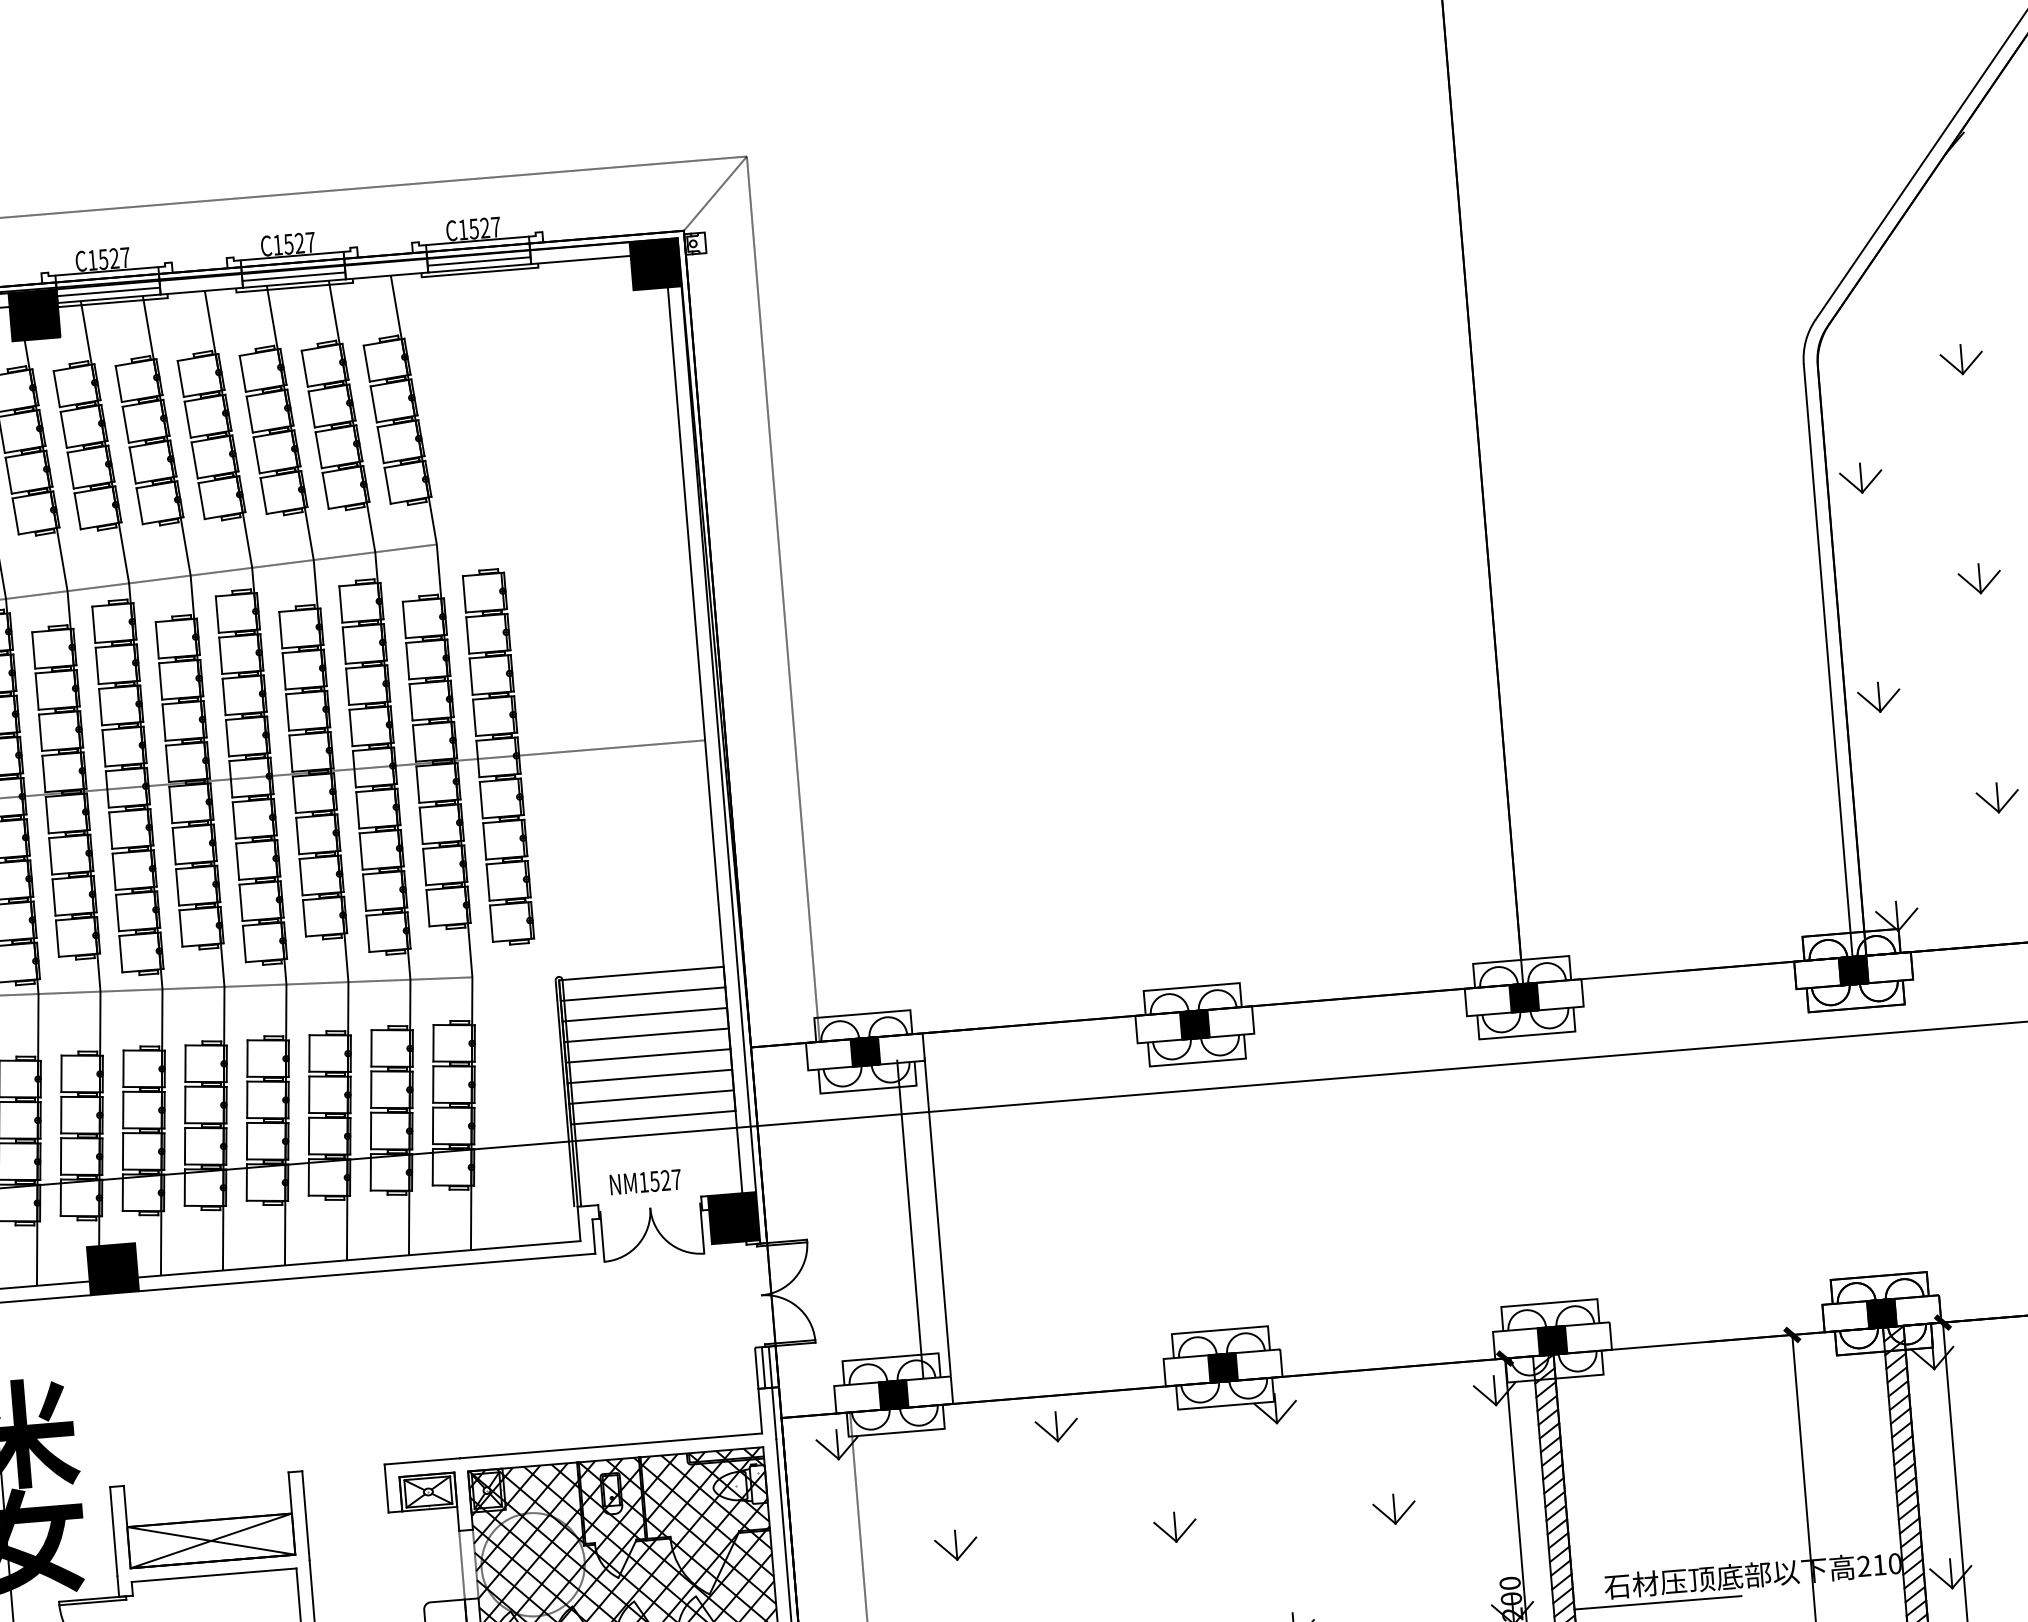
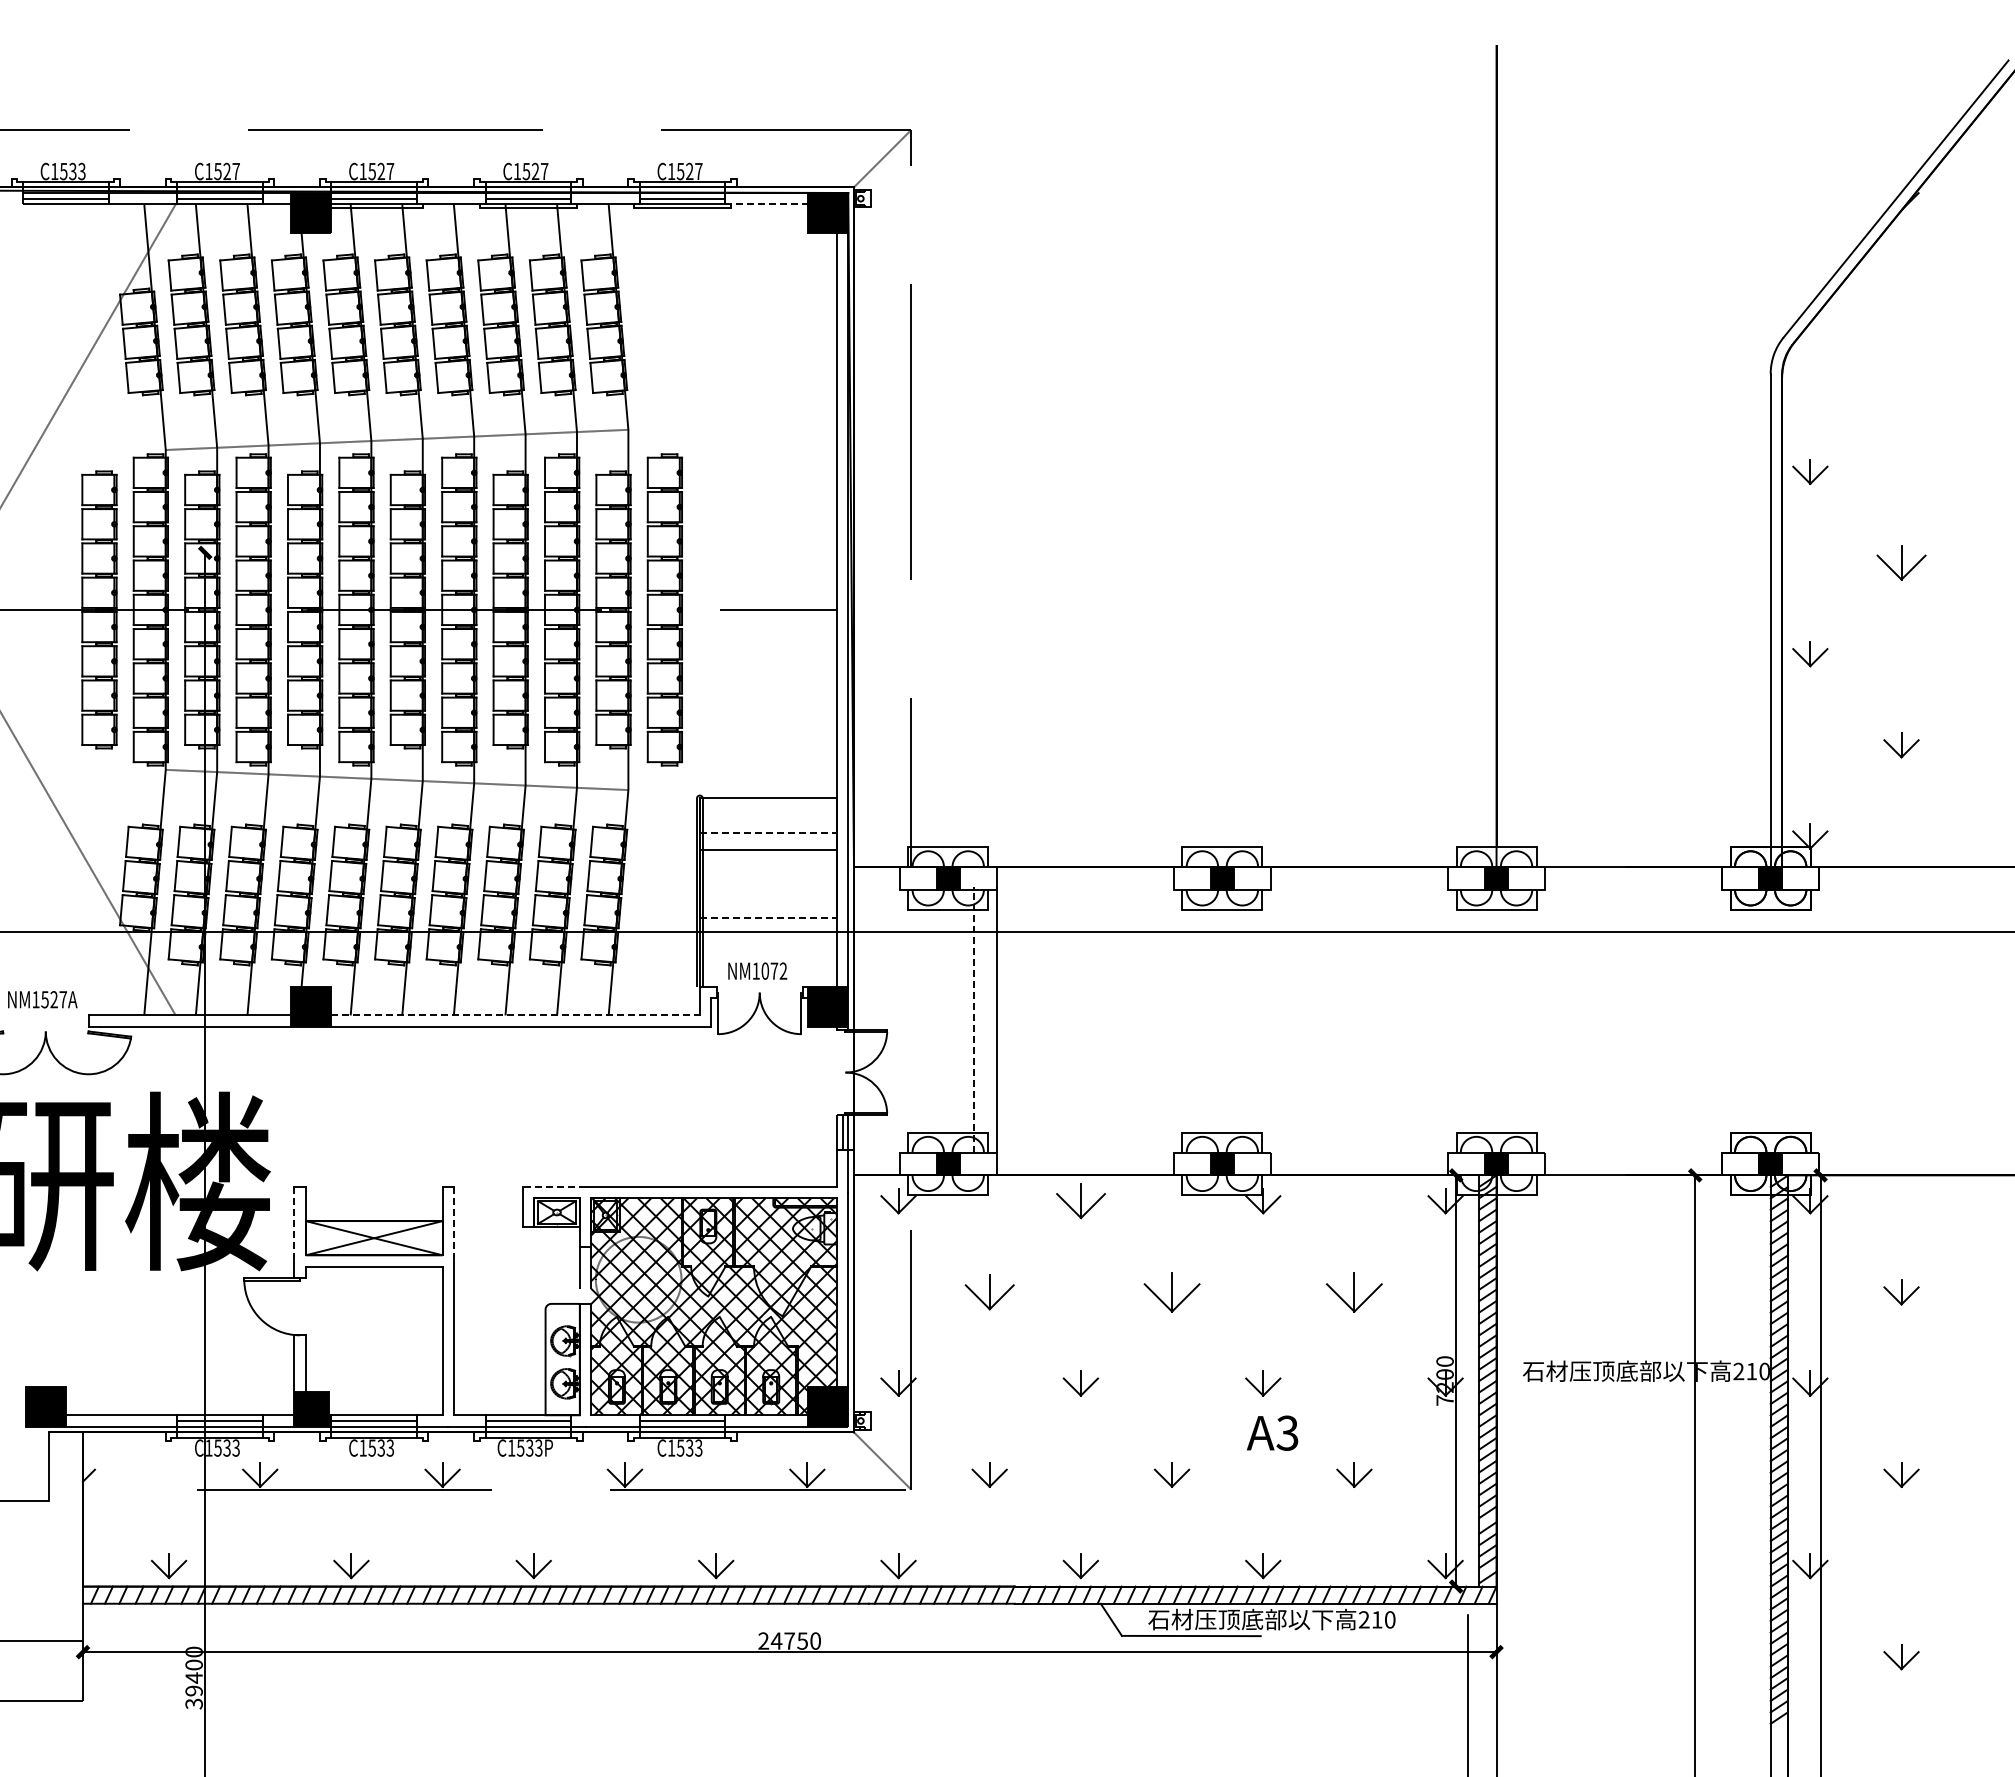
line: (581, 260) -> (767, 204), solid -> dashed
part: (1961, 359) -> (1901, 380), removed
part: (1979, 579) -> (1901, 563), size x1.4
line: (642, 994) -> (767, 815), removed
line: (644, 1014) -> (768, 832), solid -> dashed
line: (647, 1055) -> (767, 866), removed
line: (648, 1077) -> (767, 884), removed
line: (650, 1097) -> (767, 901), removed
line: (653, 1117) -> (768, 918), solid -> dashed
text: (665, 1179) -> (774, 970), NM1527 -> NM1072
line: (909, 1218) -> (973, 1019), solid -> dashed
line: (360, 1259) -> (516, 1015), solid -> dashed
part: (1056, 1427) -> (1080, 1201), size x1.4
line: (421, 1461) -> (553, 1186), solid -> dashed
part: (1394, 1509) -> (1354, 1292), size x1.6
line: (306, 1516) -> (454, 1224), solid -> dashed
part: (1174, 1527) -> (1171, 1292), size x1.6
line: (114, 1532) -> (294, 1224), solid -> dashed
part: (955, 1545) -> (989, 1292), size x1.4
line: (1657, 1602) -> (1565, 1387), removed

